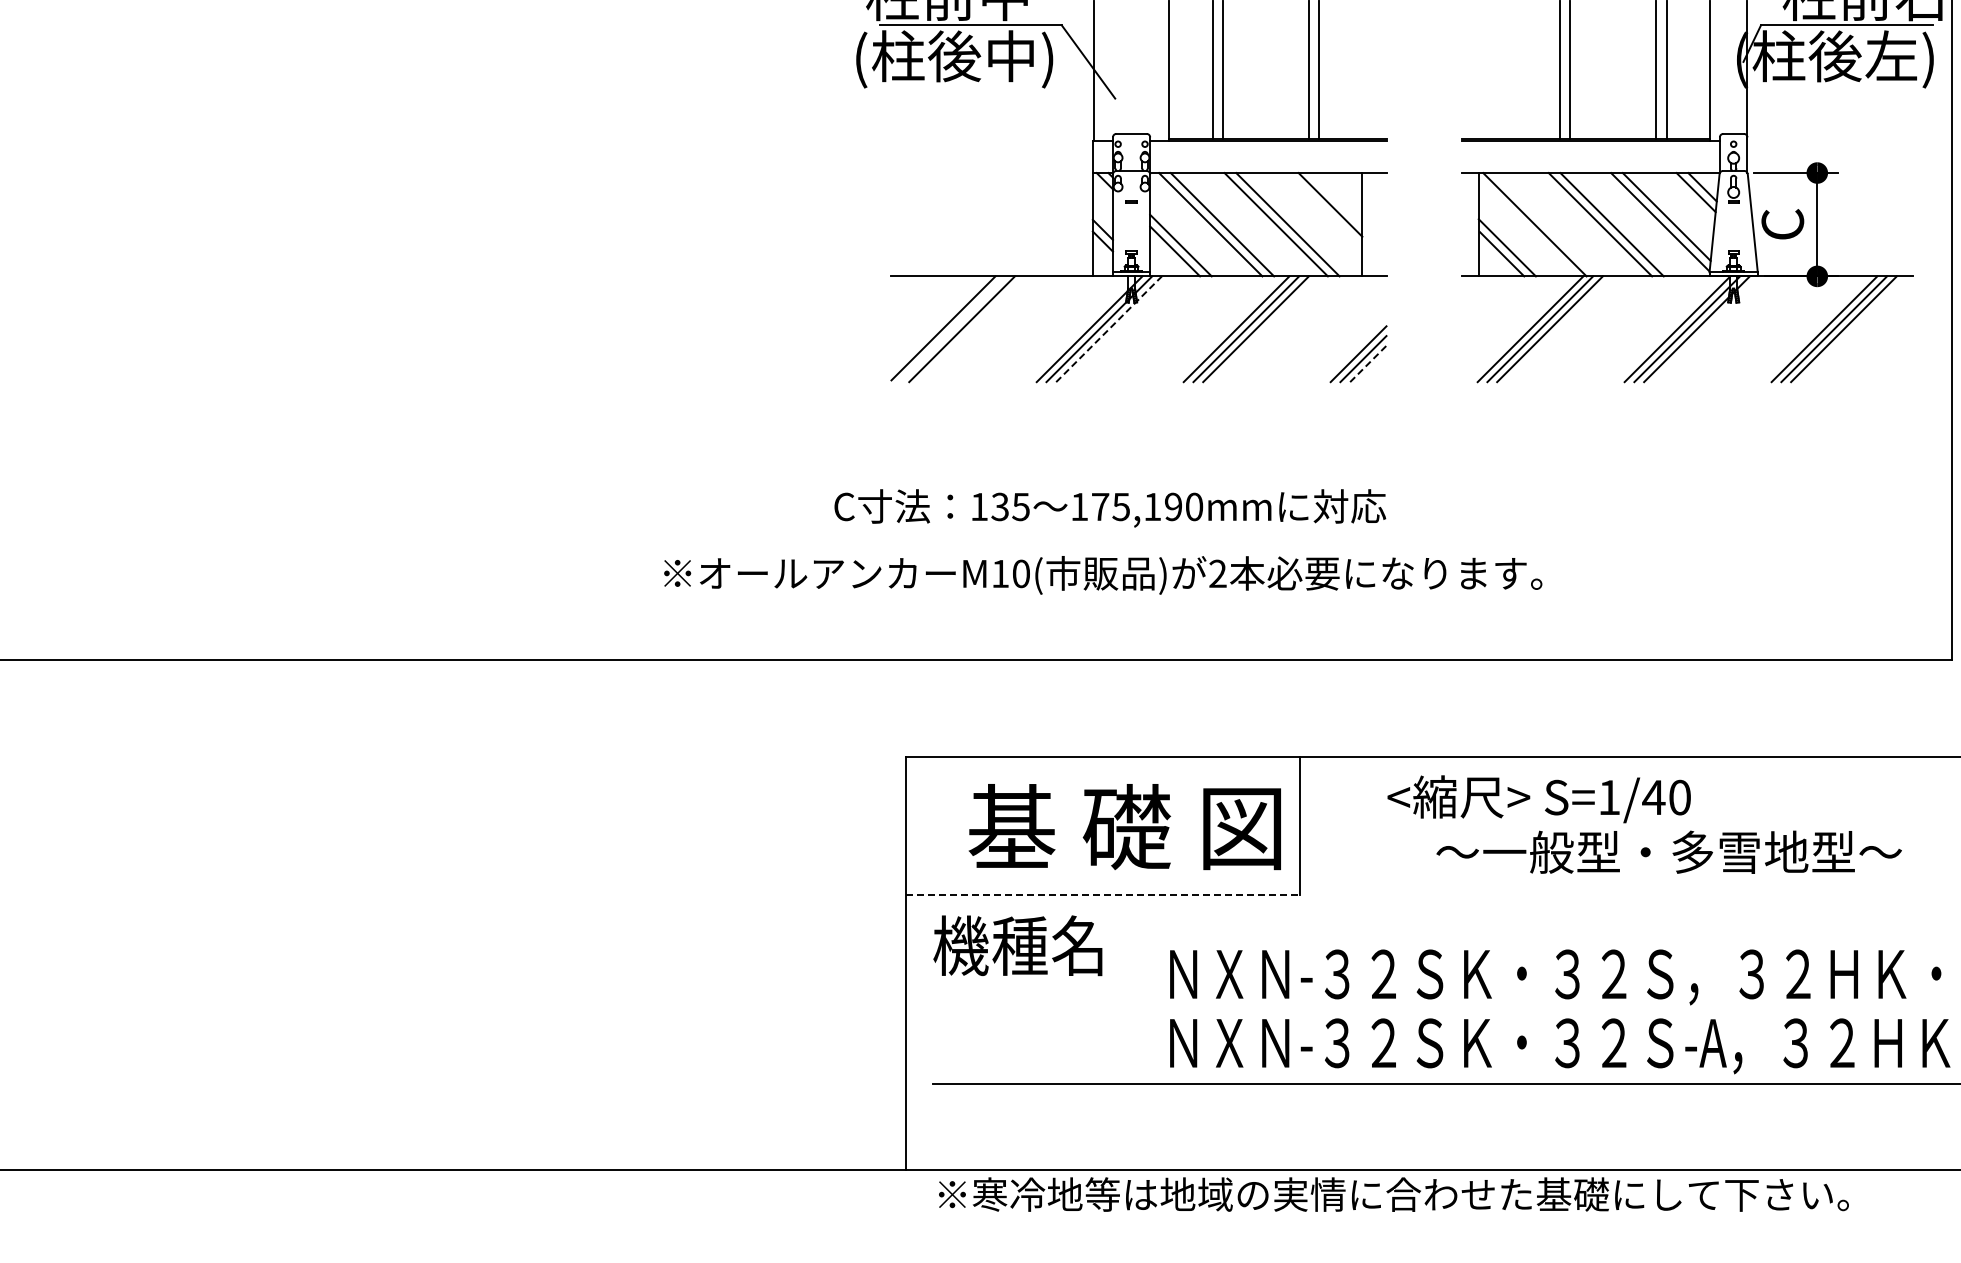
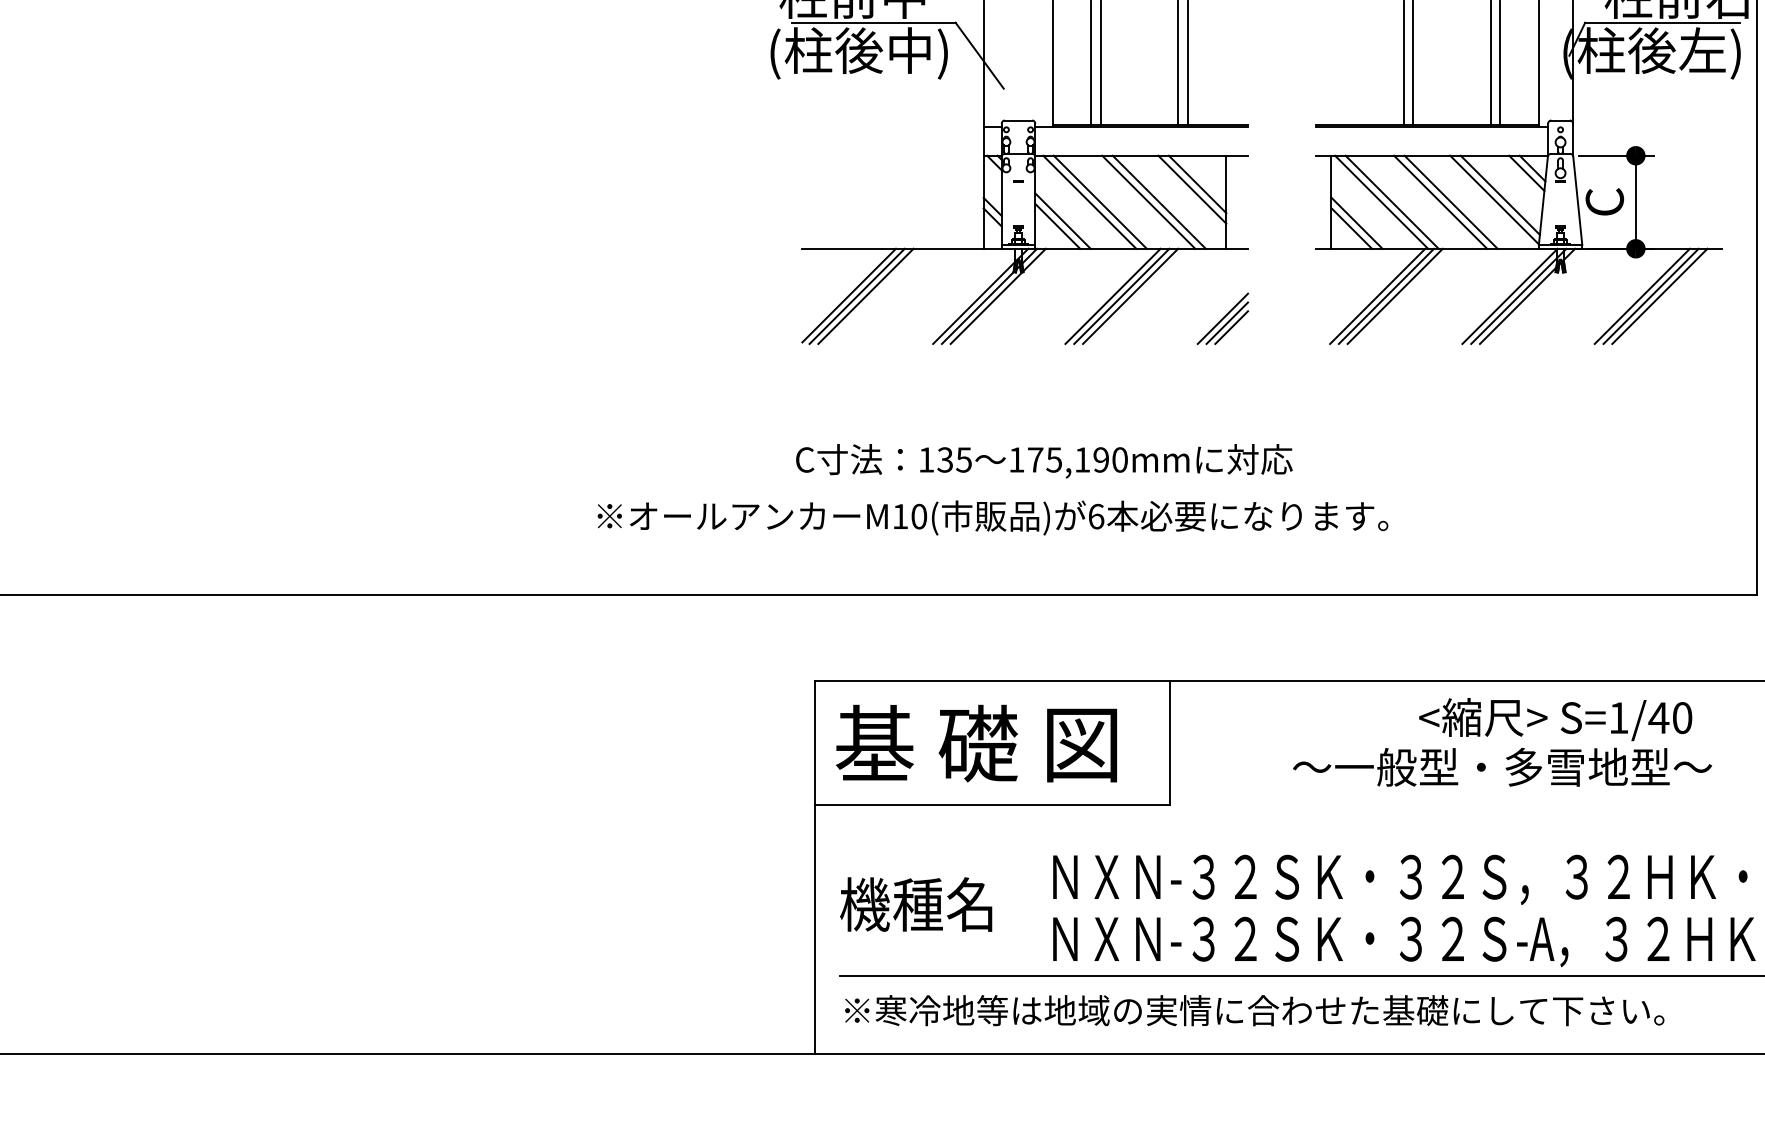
line: (1324, 210) -> (1192, 189), added
line: (1546, 224) -> (1392, 202), added
line: (952, 329) -> (857, 296), added
line: (1109, 329) -> (998, 296), dashed -> solid
line: (1368, 363) -> (1231, 327), dashed -> solid
text: (1110, 508) -> (1044, 461), moved
text: (1217, 573) -> (1095, 516), 2 -> 6
text: (1538, 799) -> (1555, 719), moved
text: (1124, 827) -> (976, 744), moved
line: (1103, 894) -> (993, 805), dashed -> solid
text: (1017, 945) -> (915, 904), moved
text: (1393, 1194) -> (1254, 1010), moved

